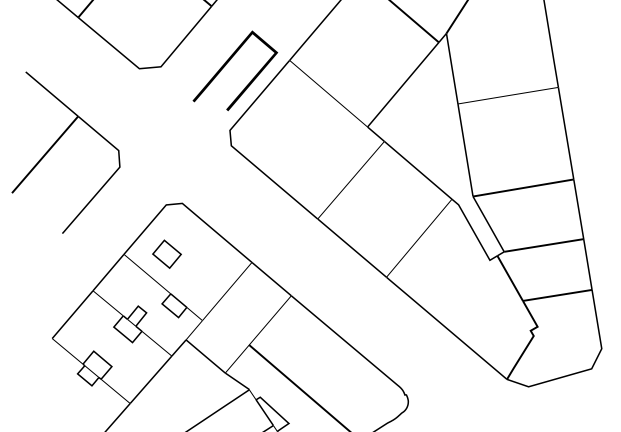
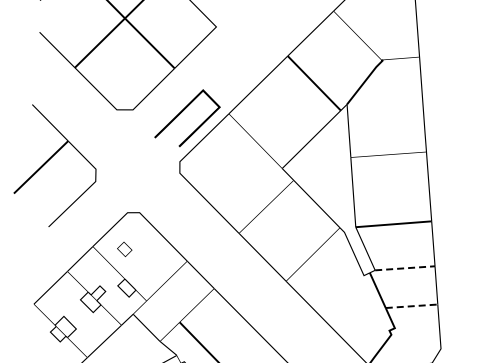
line: (544, 245) -> (405, 268), solid -> dashed
part: (166, 254) -> (124, 249), size x0.7
line: (558, 295) -> (412, 306), solid -> dashed

